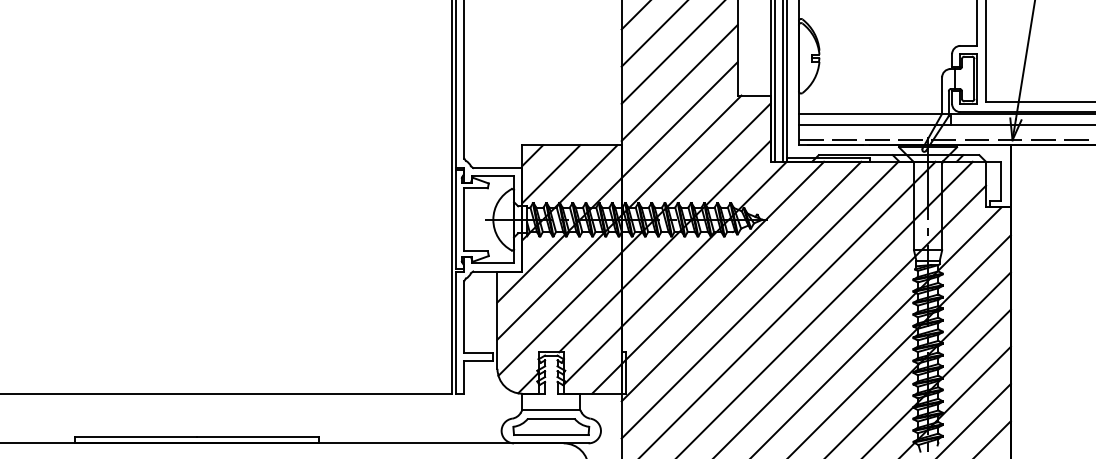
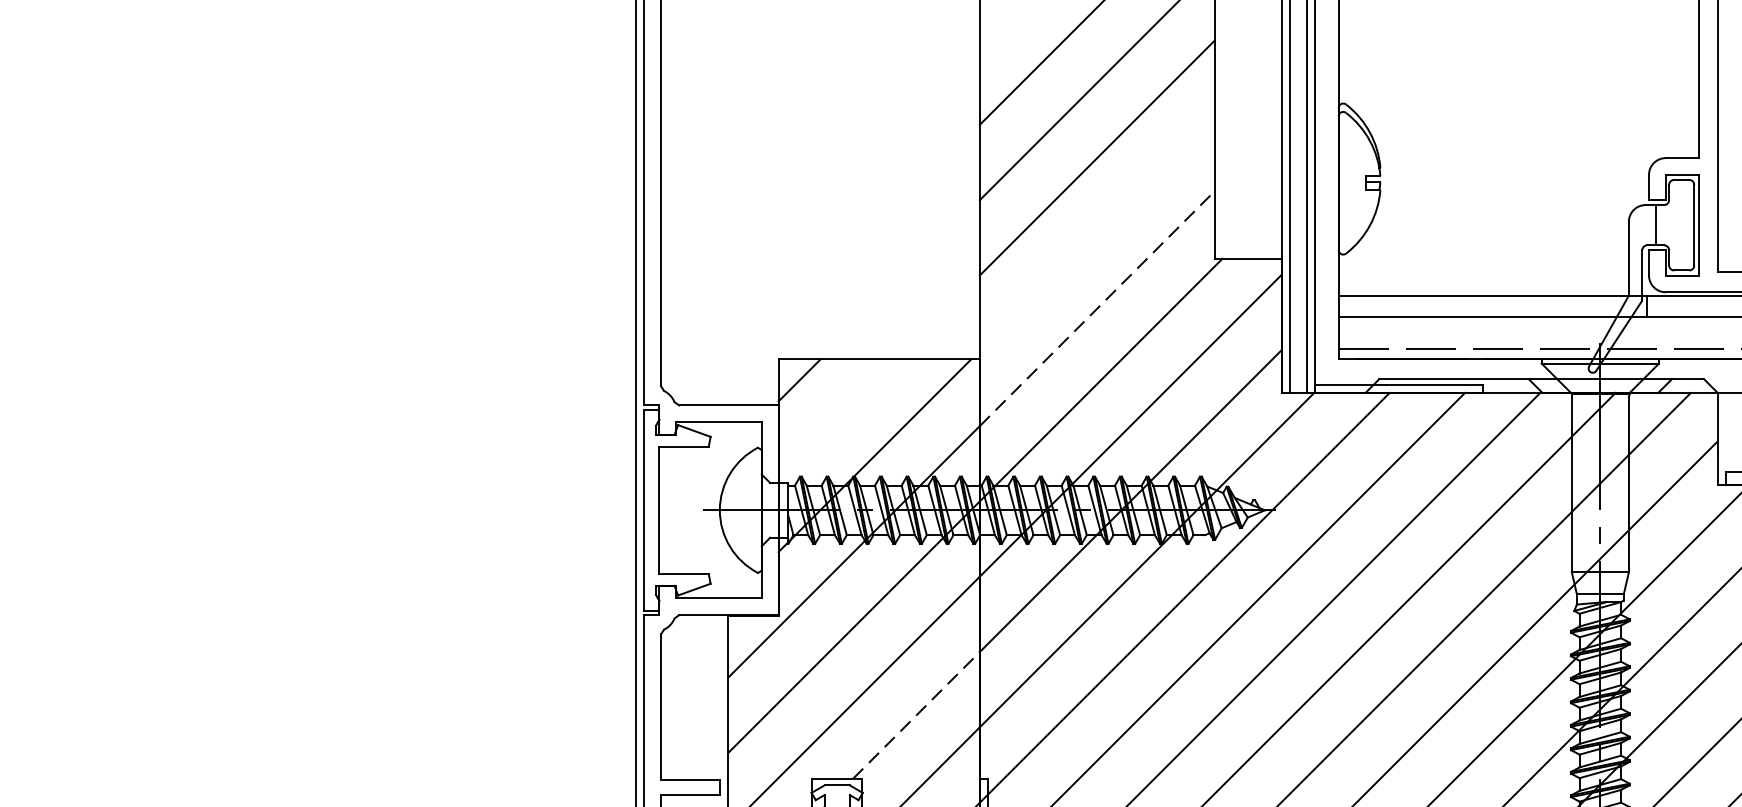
line: (679, 83) -> (1096, 234), removed
line: (679, 120) -> (1096, 309), solid -> dashed
line: (551, 174) -> (837, 418), removed
line: (590, 320) -> (916, 714), solid -> dashed

